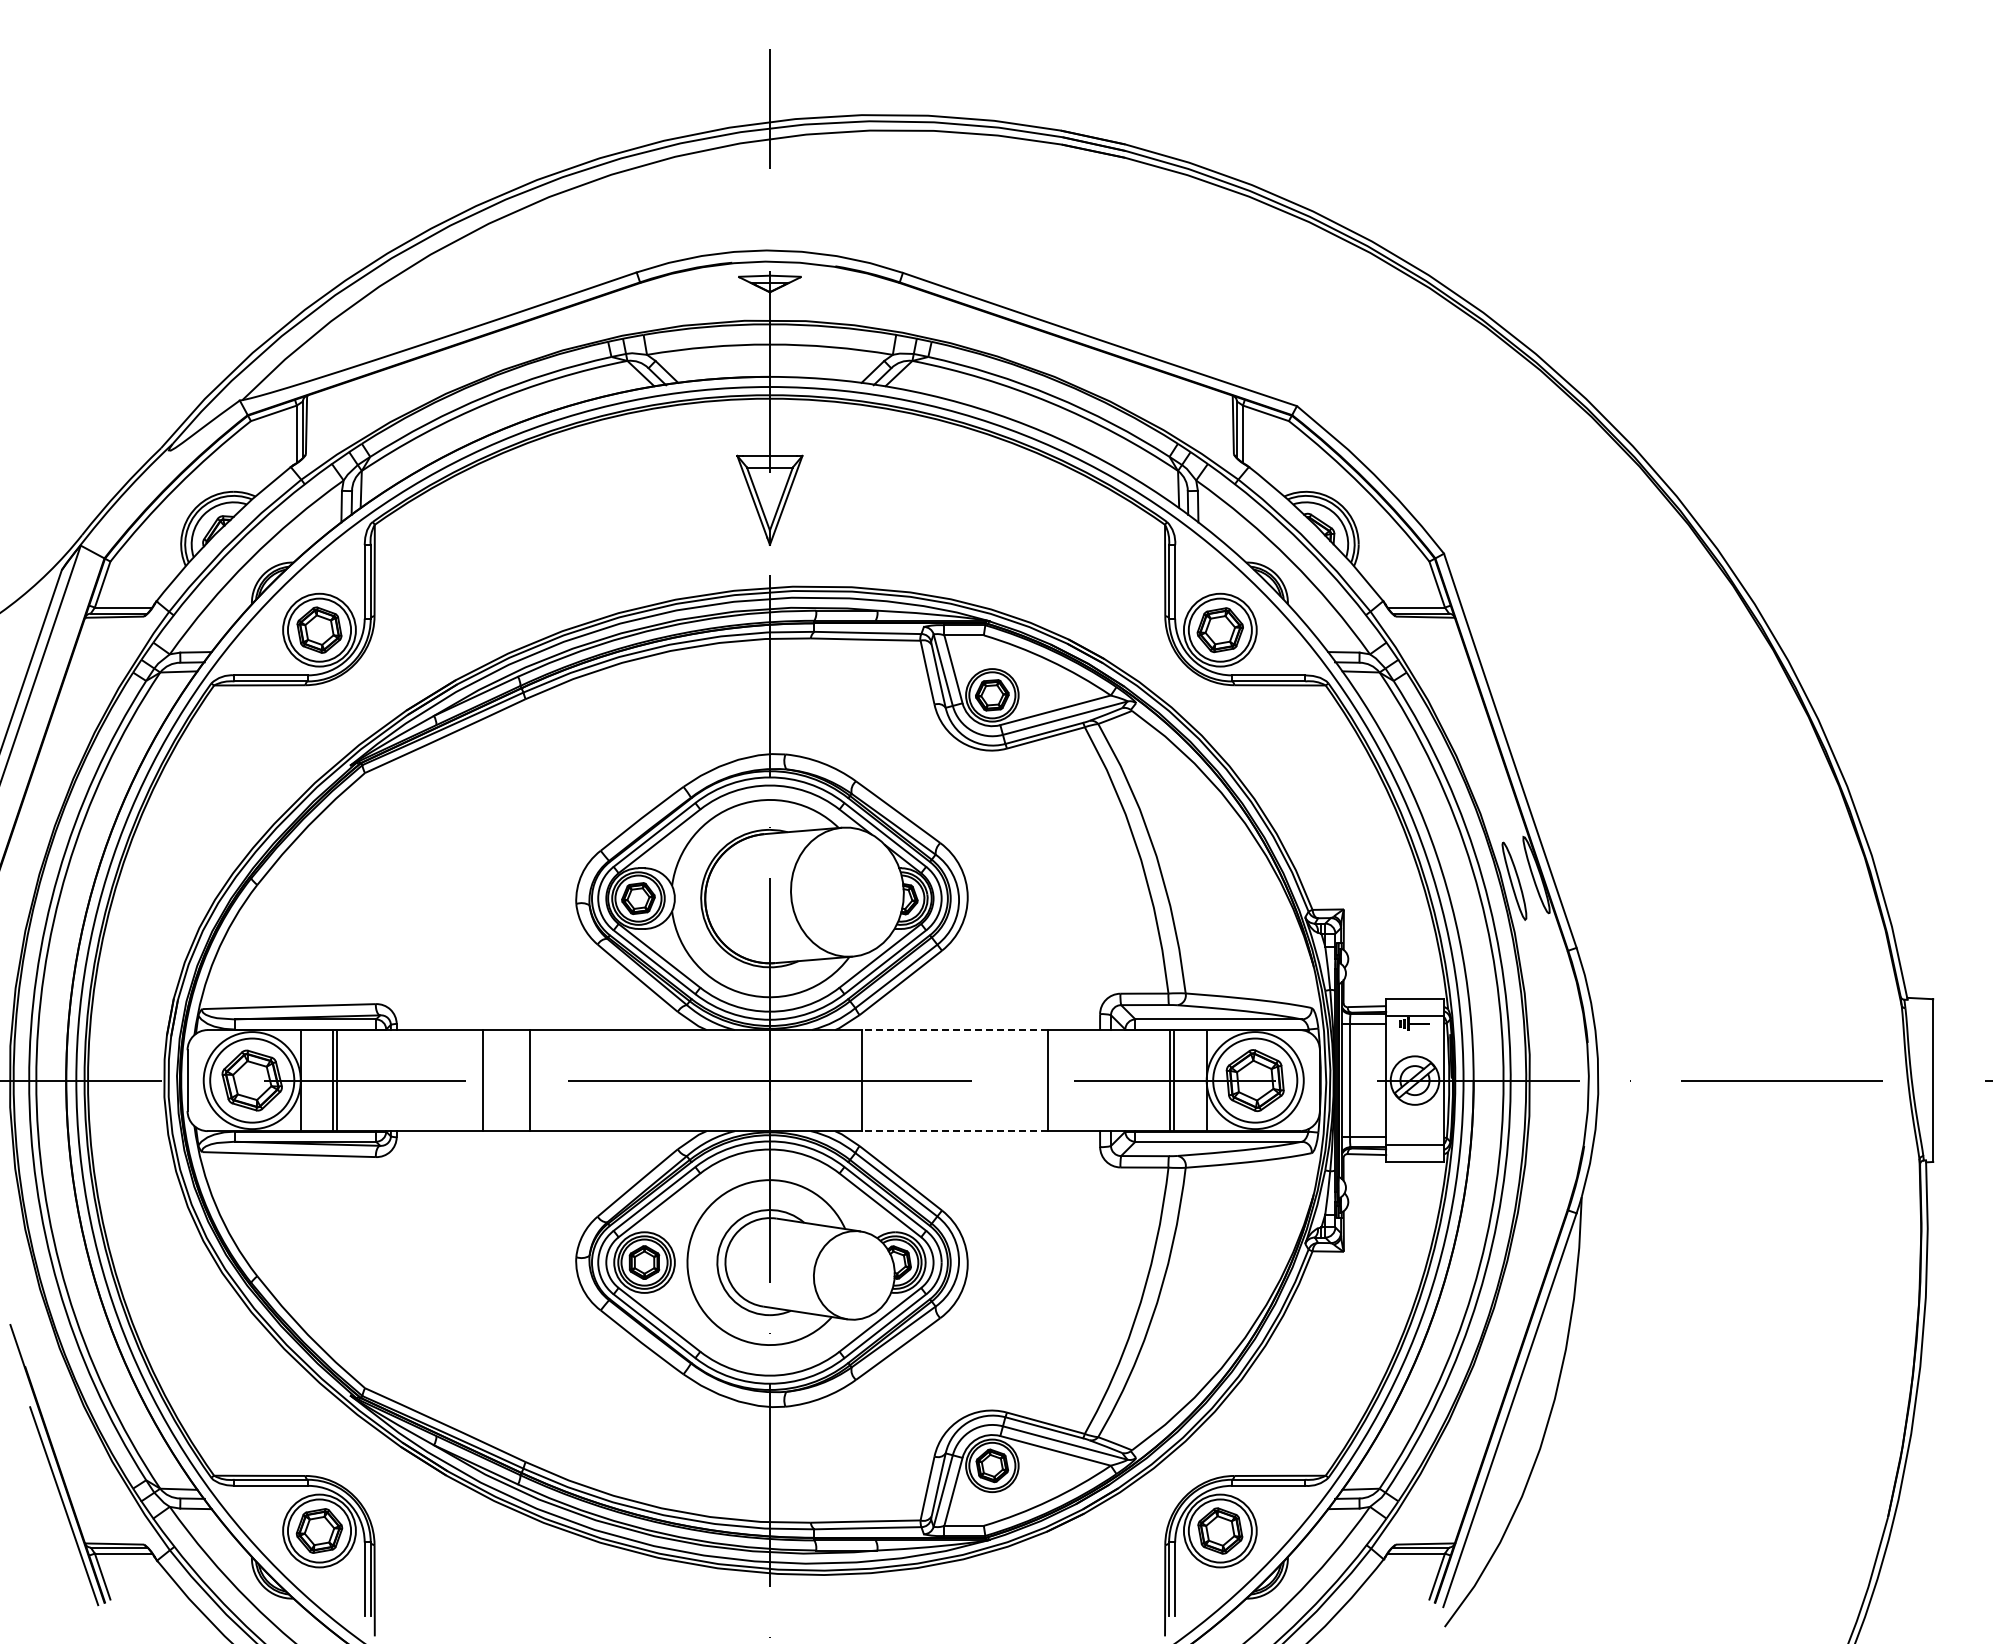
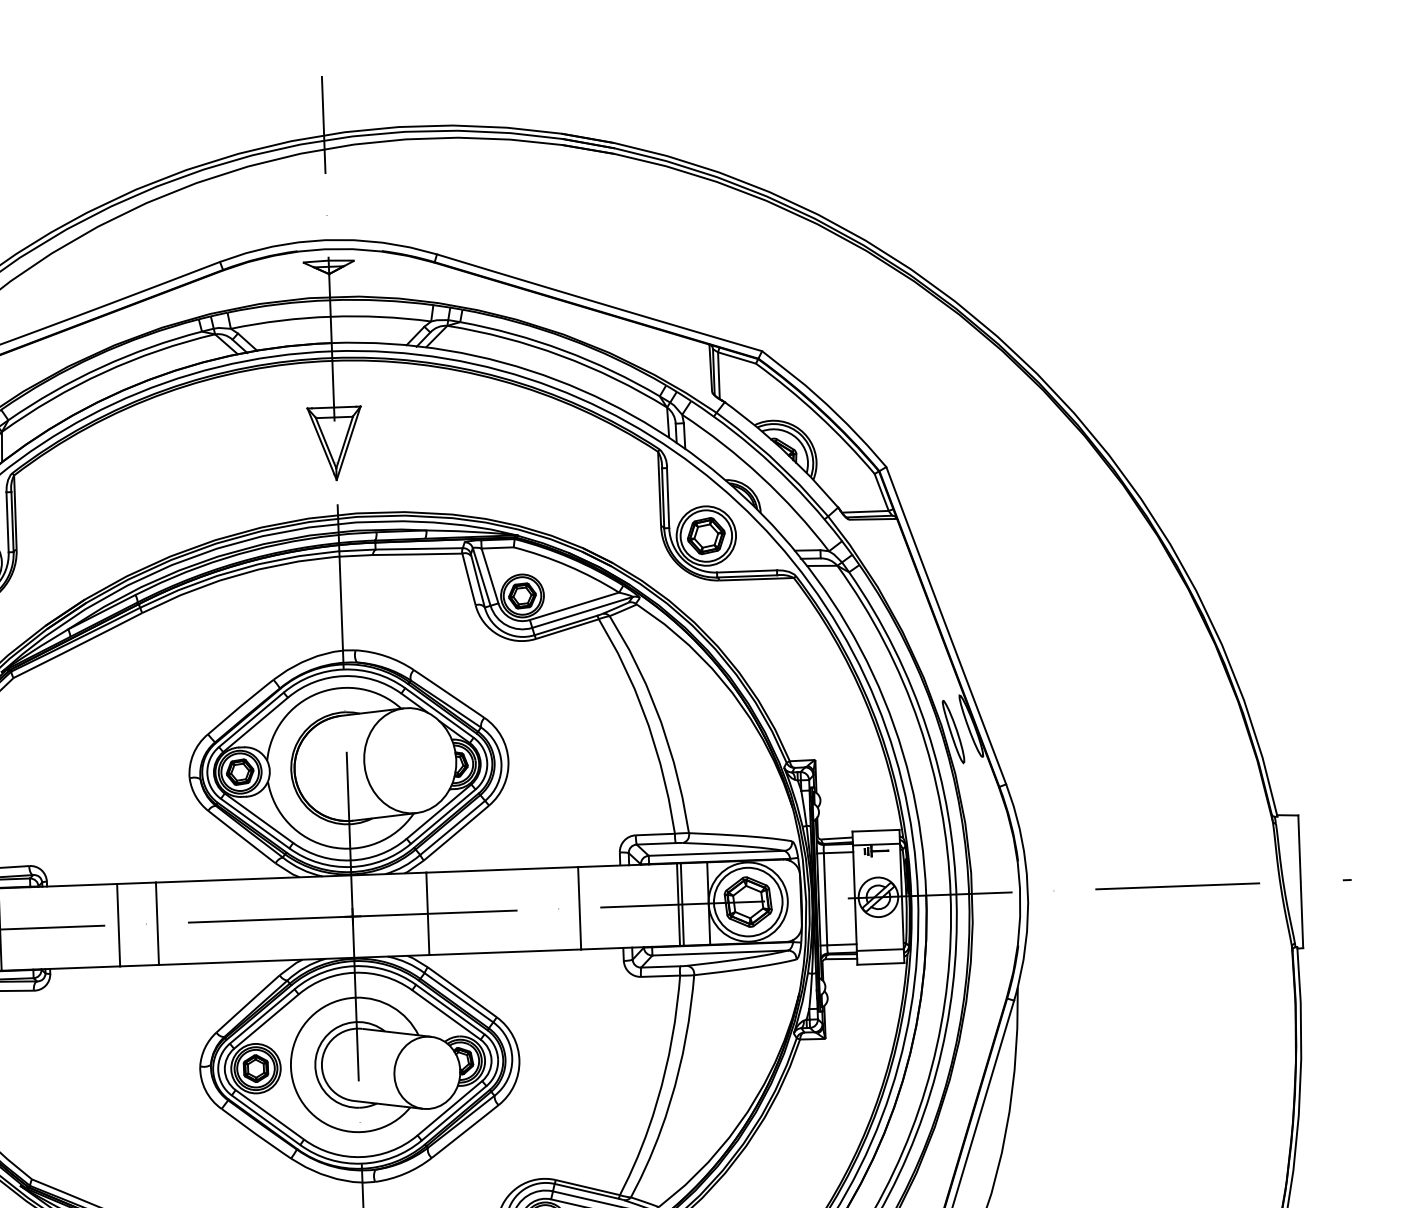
line: (954, 1030) -> (501, 870), dashed -> solid
line: (954, 1131) -> (504, 952), dashed -> solid

